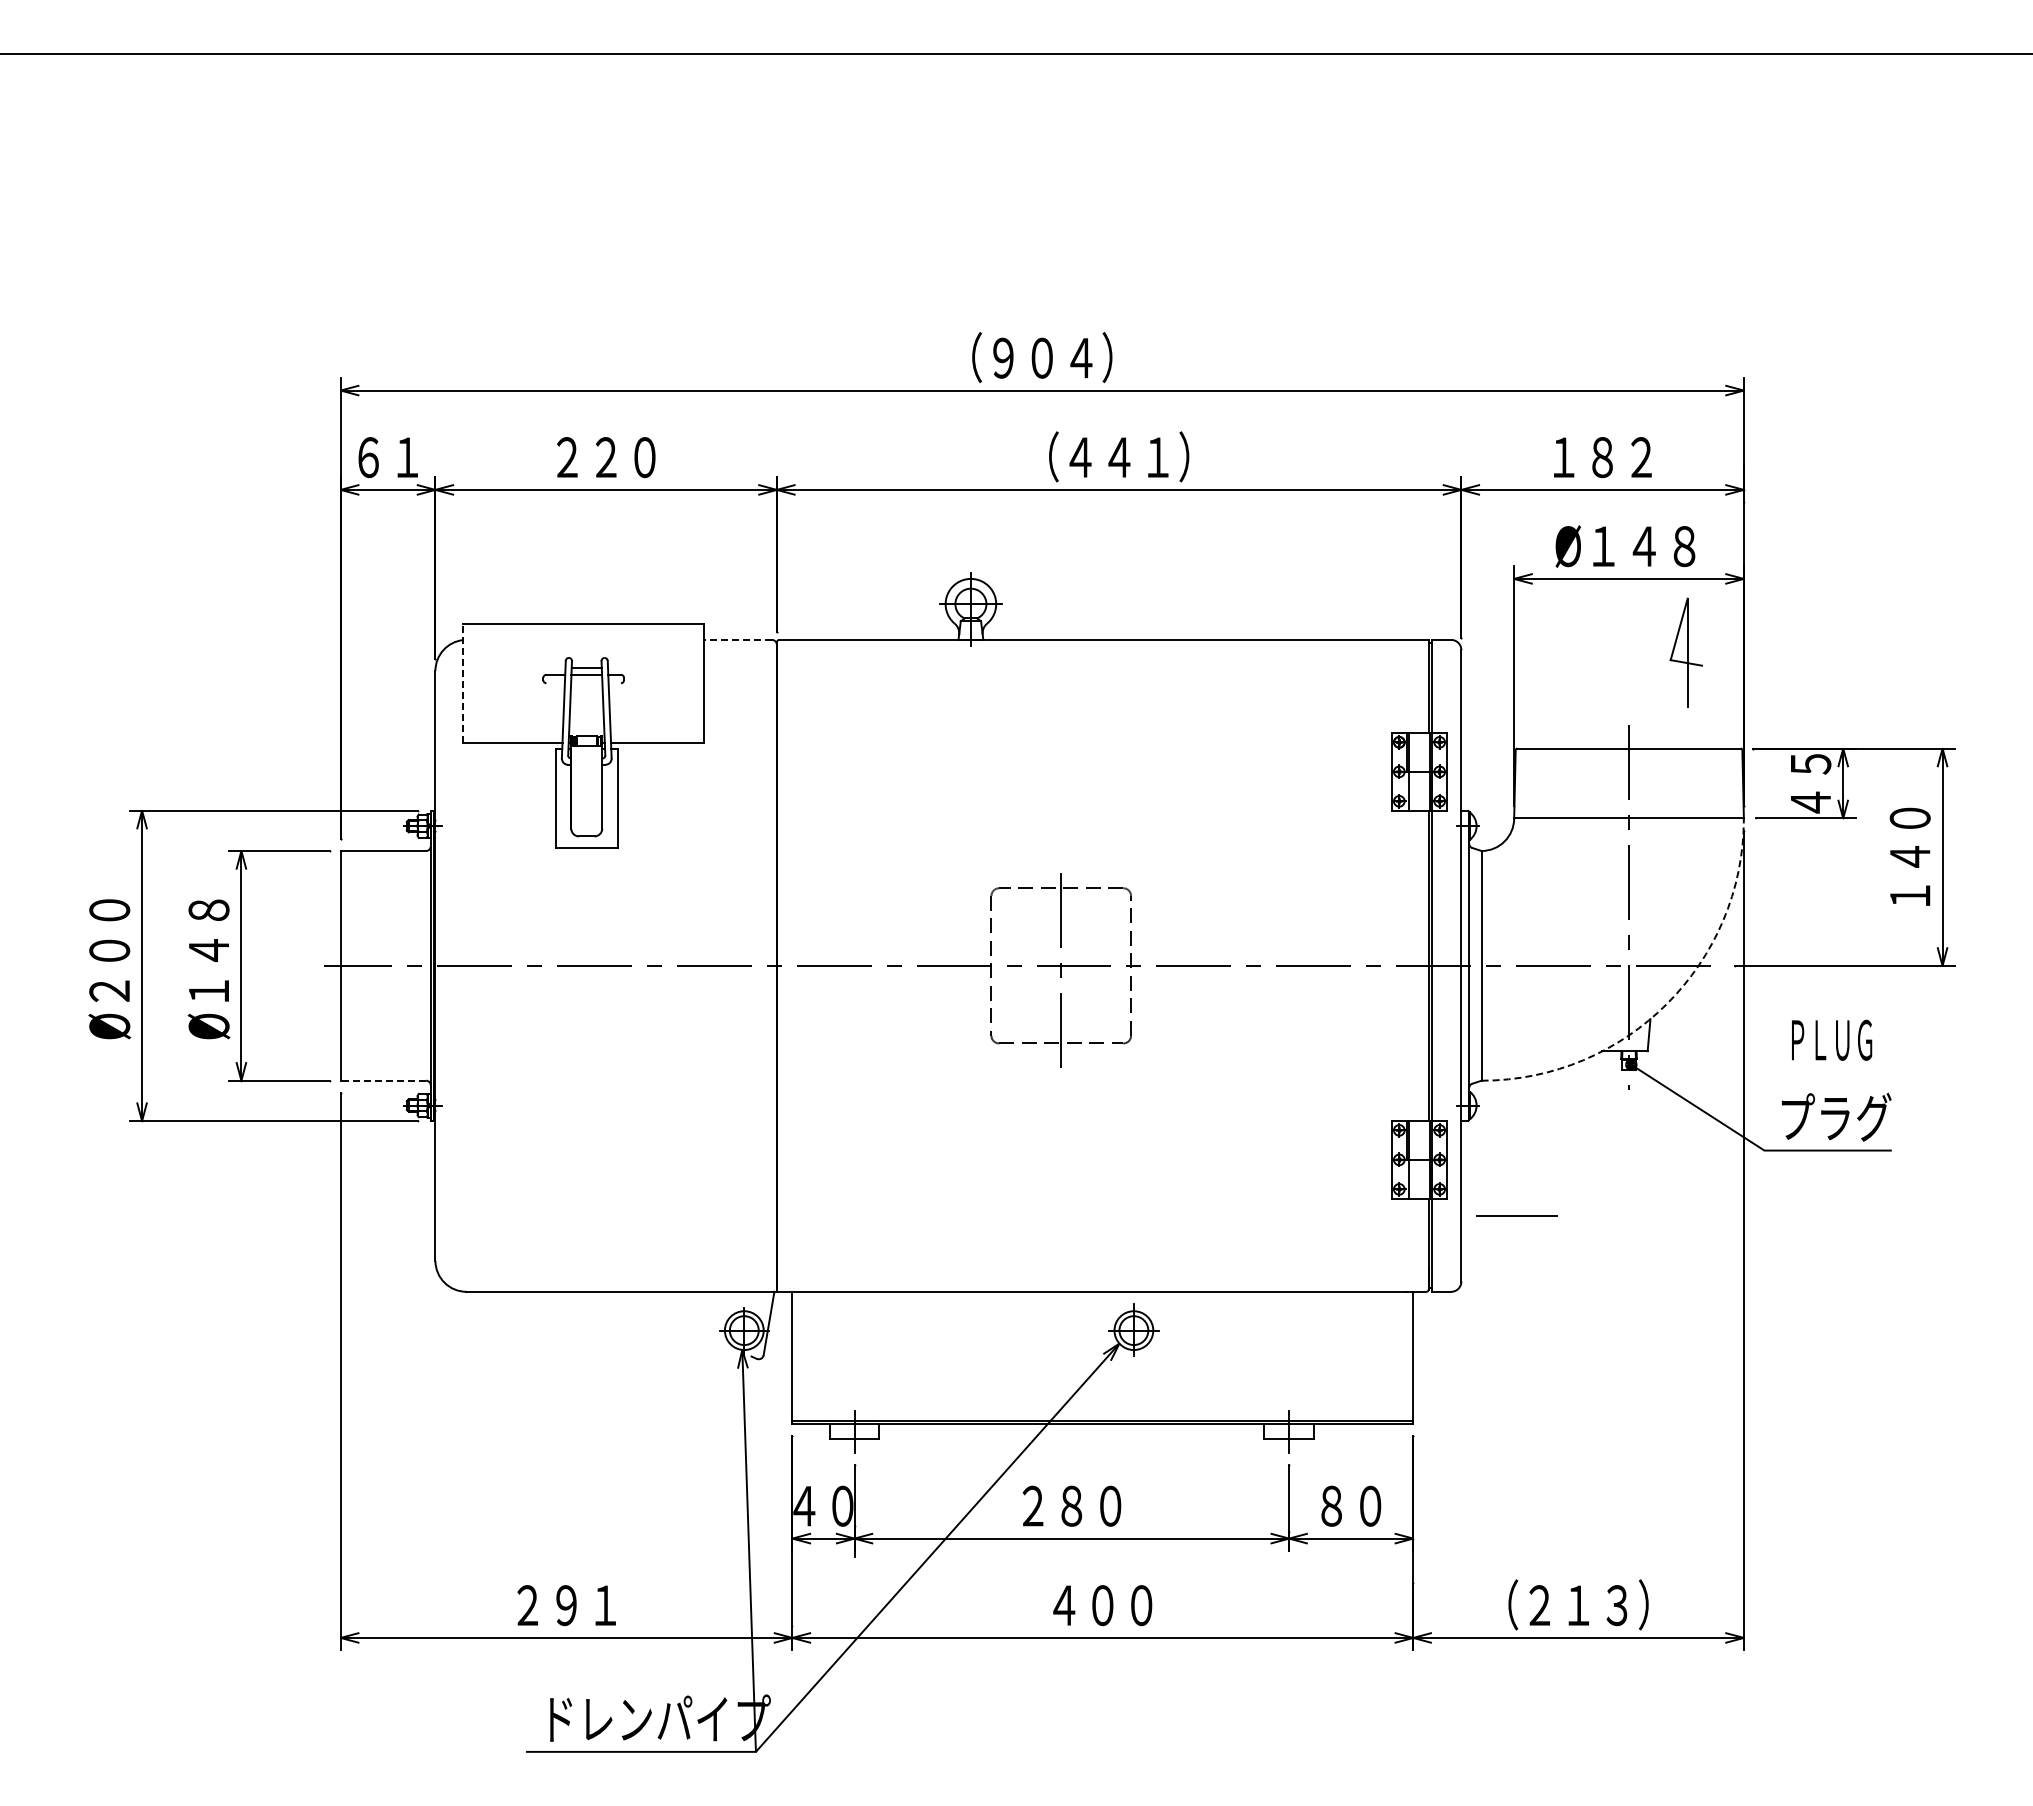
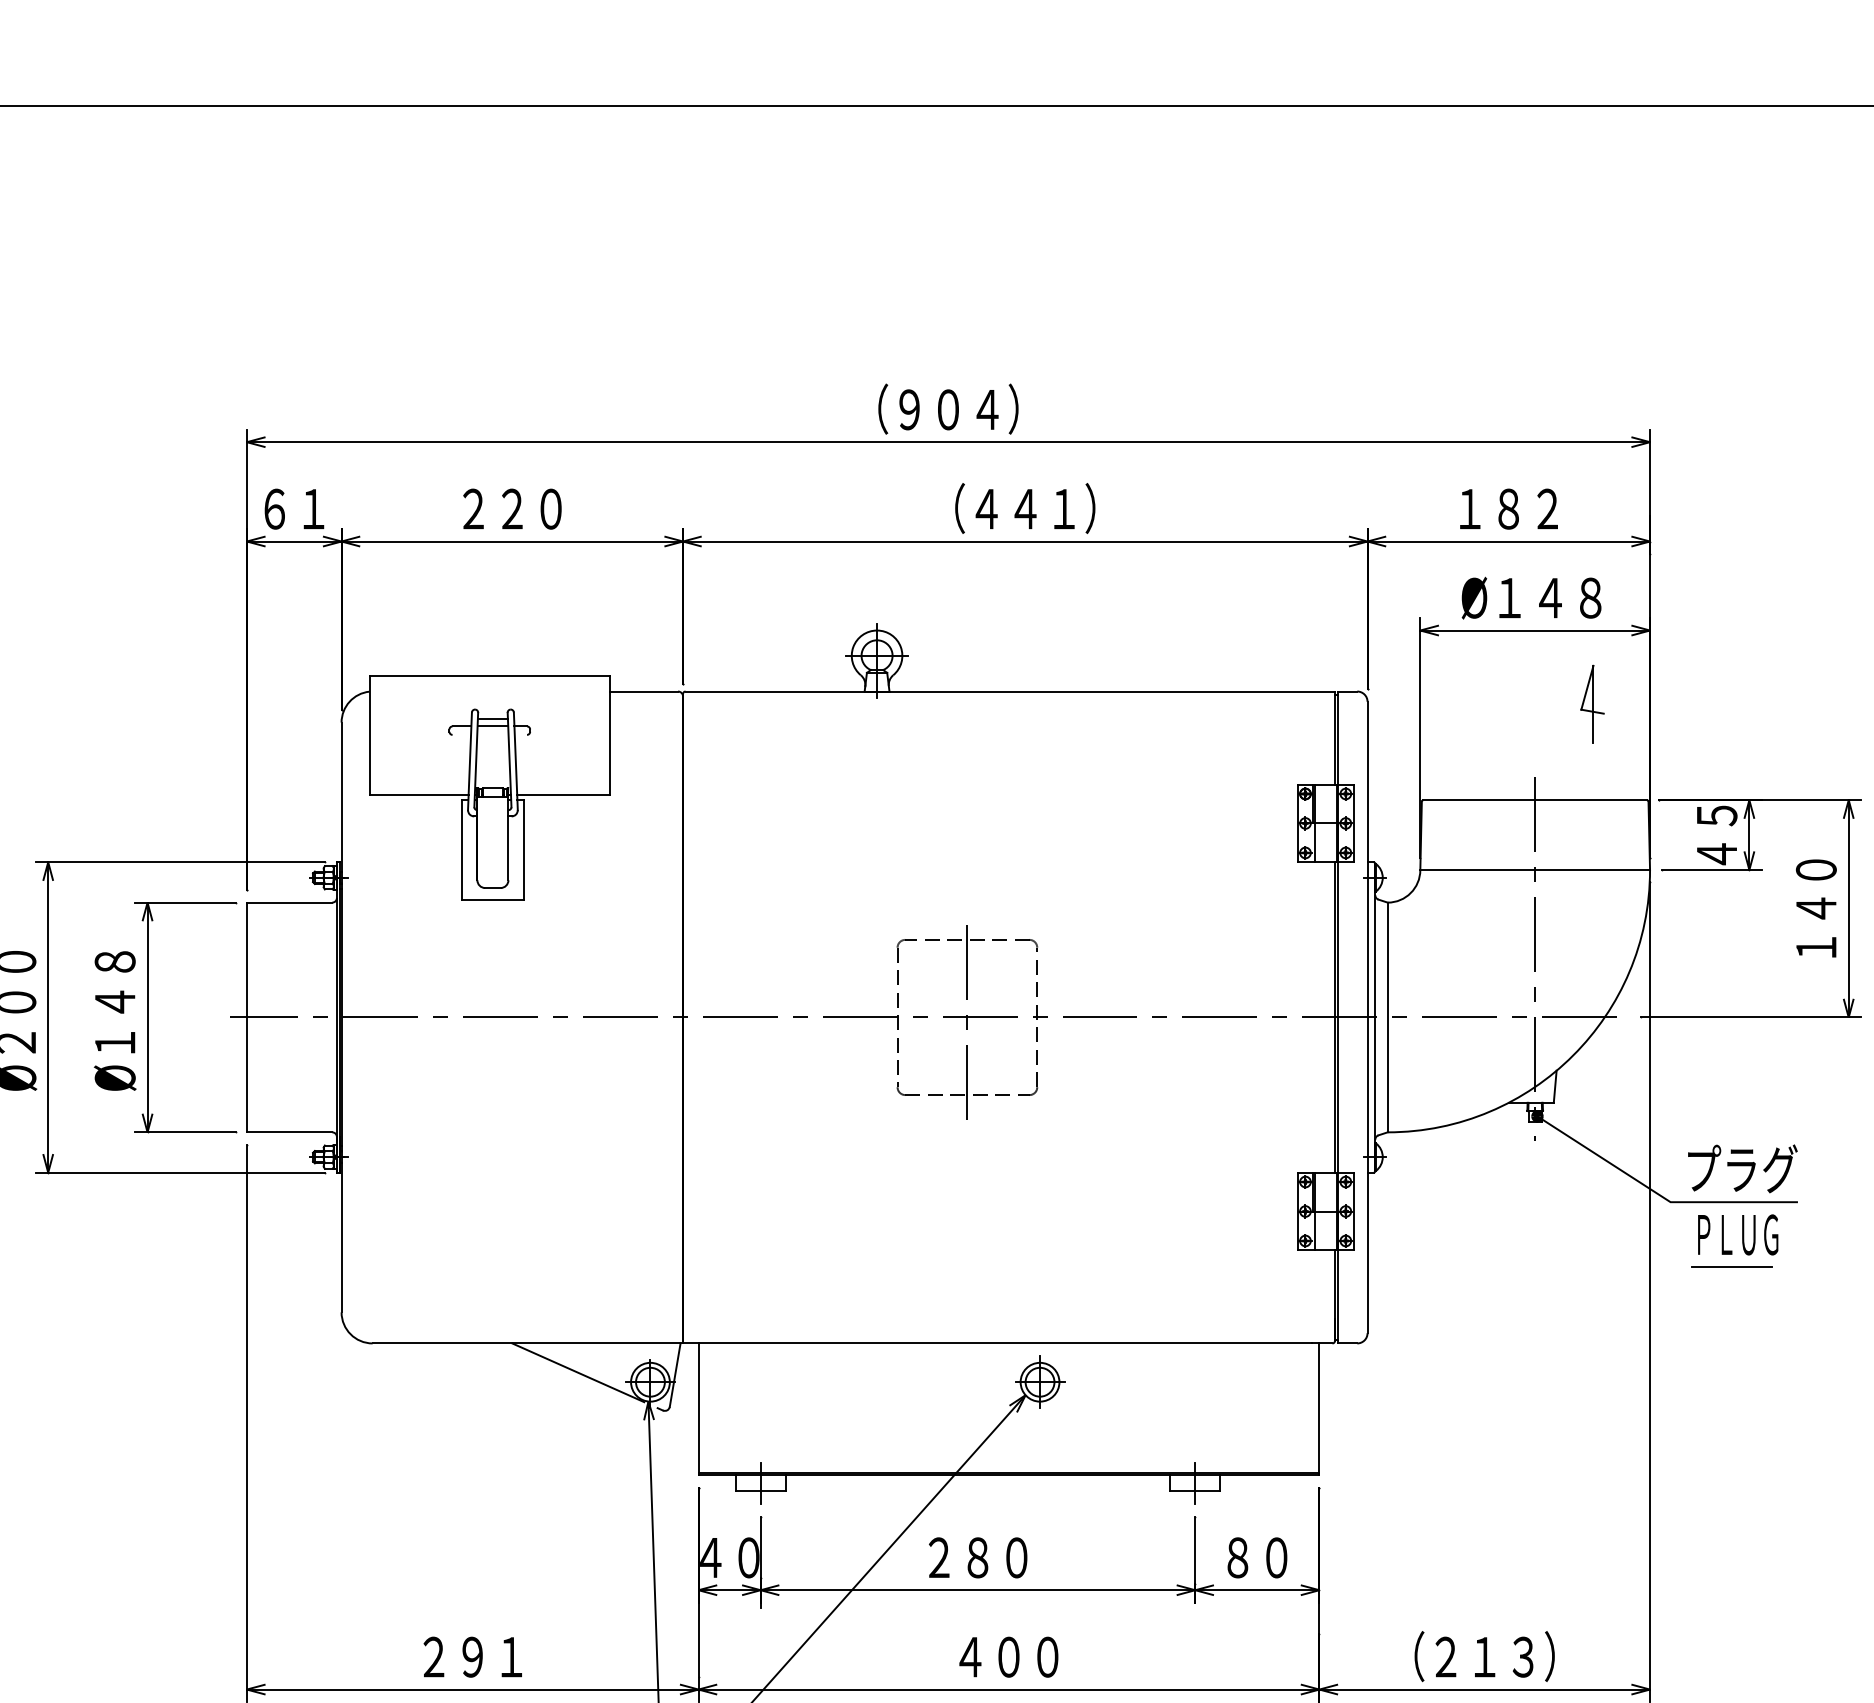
line: (737, 639) -> (643, 691), dashed -> solid
part: (1686, 652) -> (1592, 704), size x0.71
line: (463, 683) -> (369, 735), dashed -> solid
arc: (1667, 1003) -> (1573, 1055), dashed -> solid
text: (1832, 1039) -> (1738, 1234), moved
line: (383, 1080) -> (289, 1132), dashed -> solid
line: (1516, 1215) -> (1731, 1267), moved
line: (672, 1320) -> (578, 1372), added

